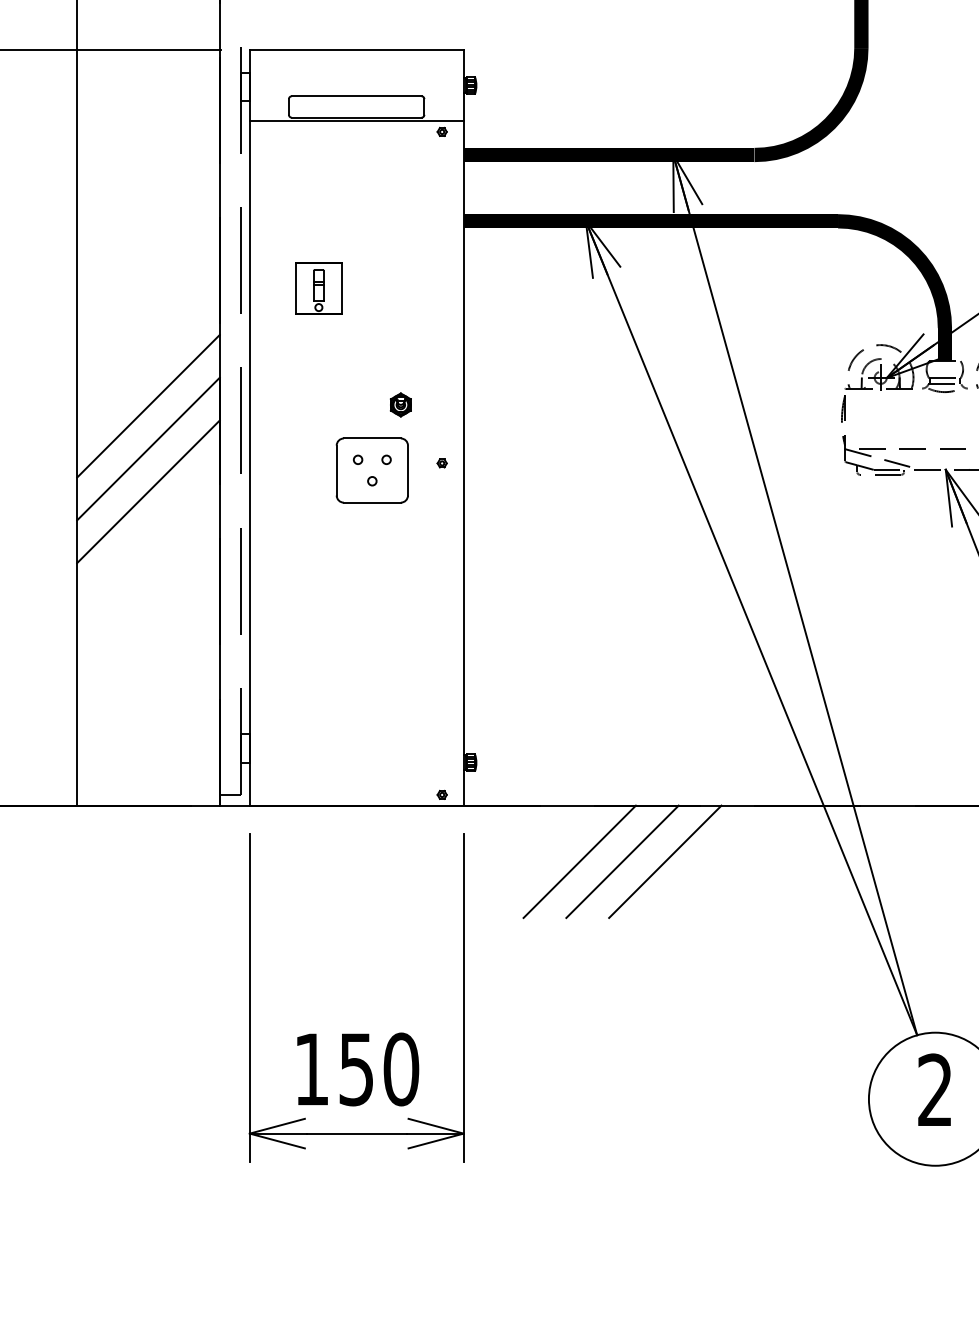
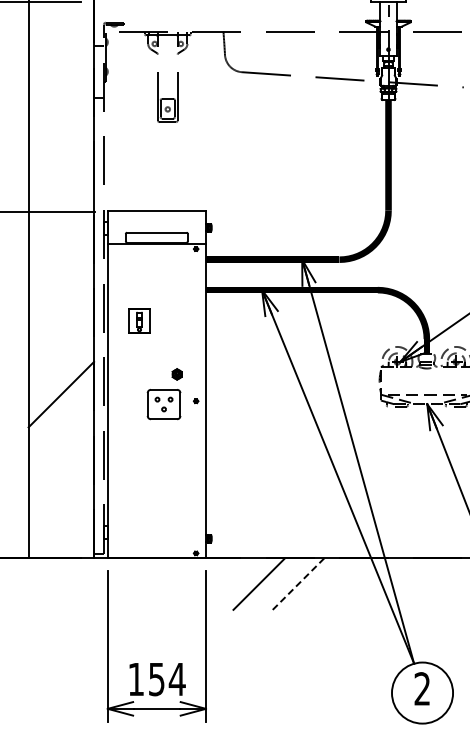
line: (148, 405) -> (61, 374), removed
line: (148, 492) -> (61, 414), removed
line: (621, 860) -> (278, 583), removed
line: (665, 860) -> (298, 583), solid -> dashed
text: (399, 1069) -> (176, 679), 150 -> 154

